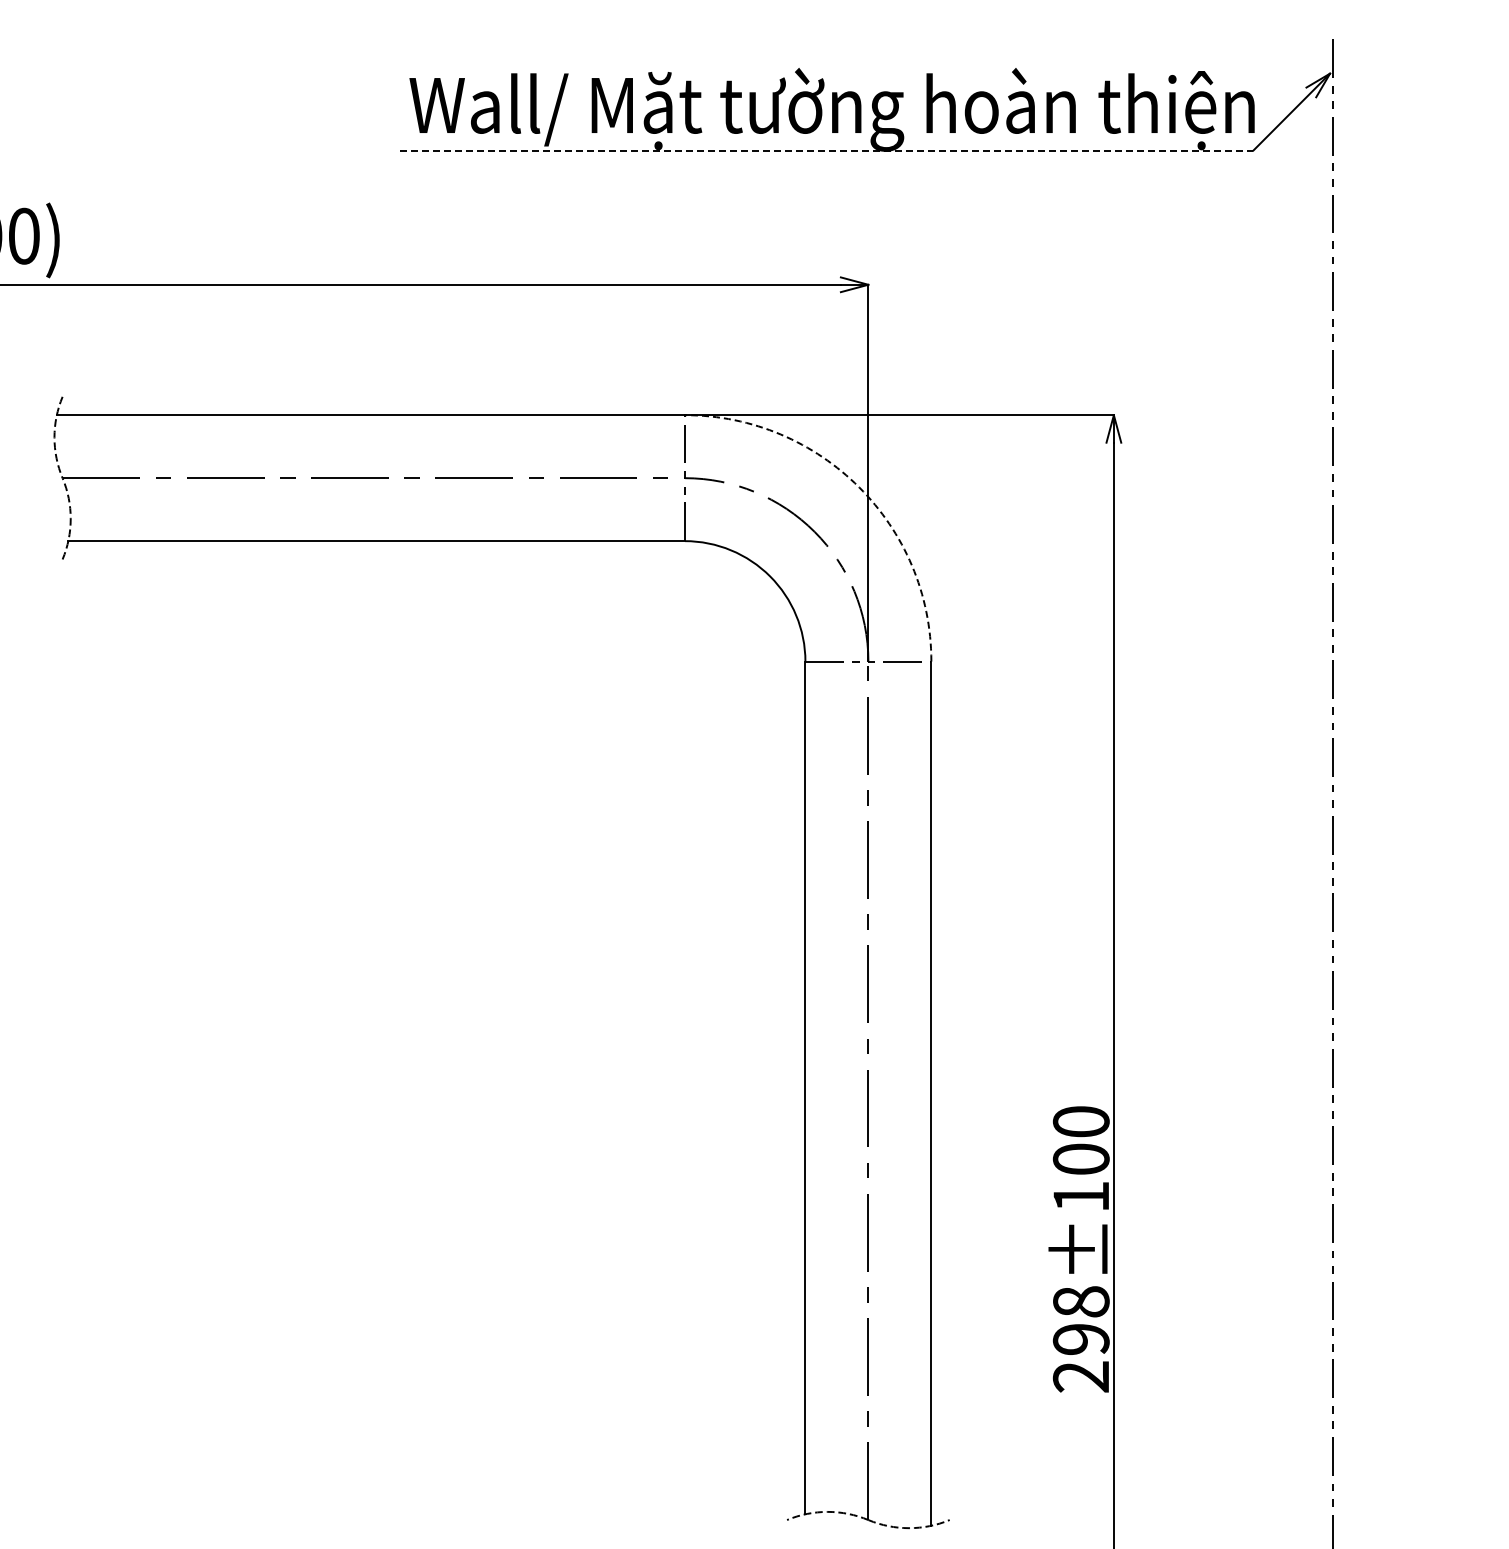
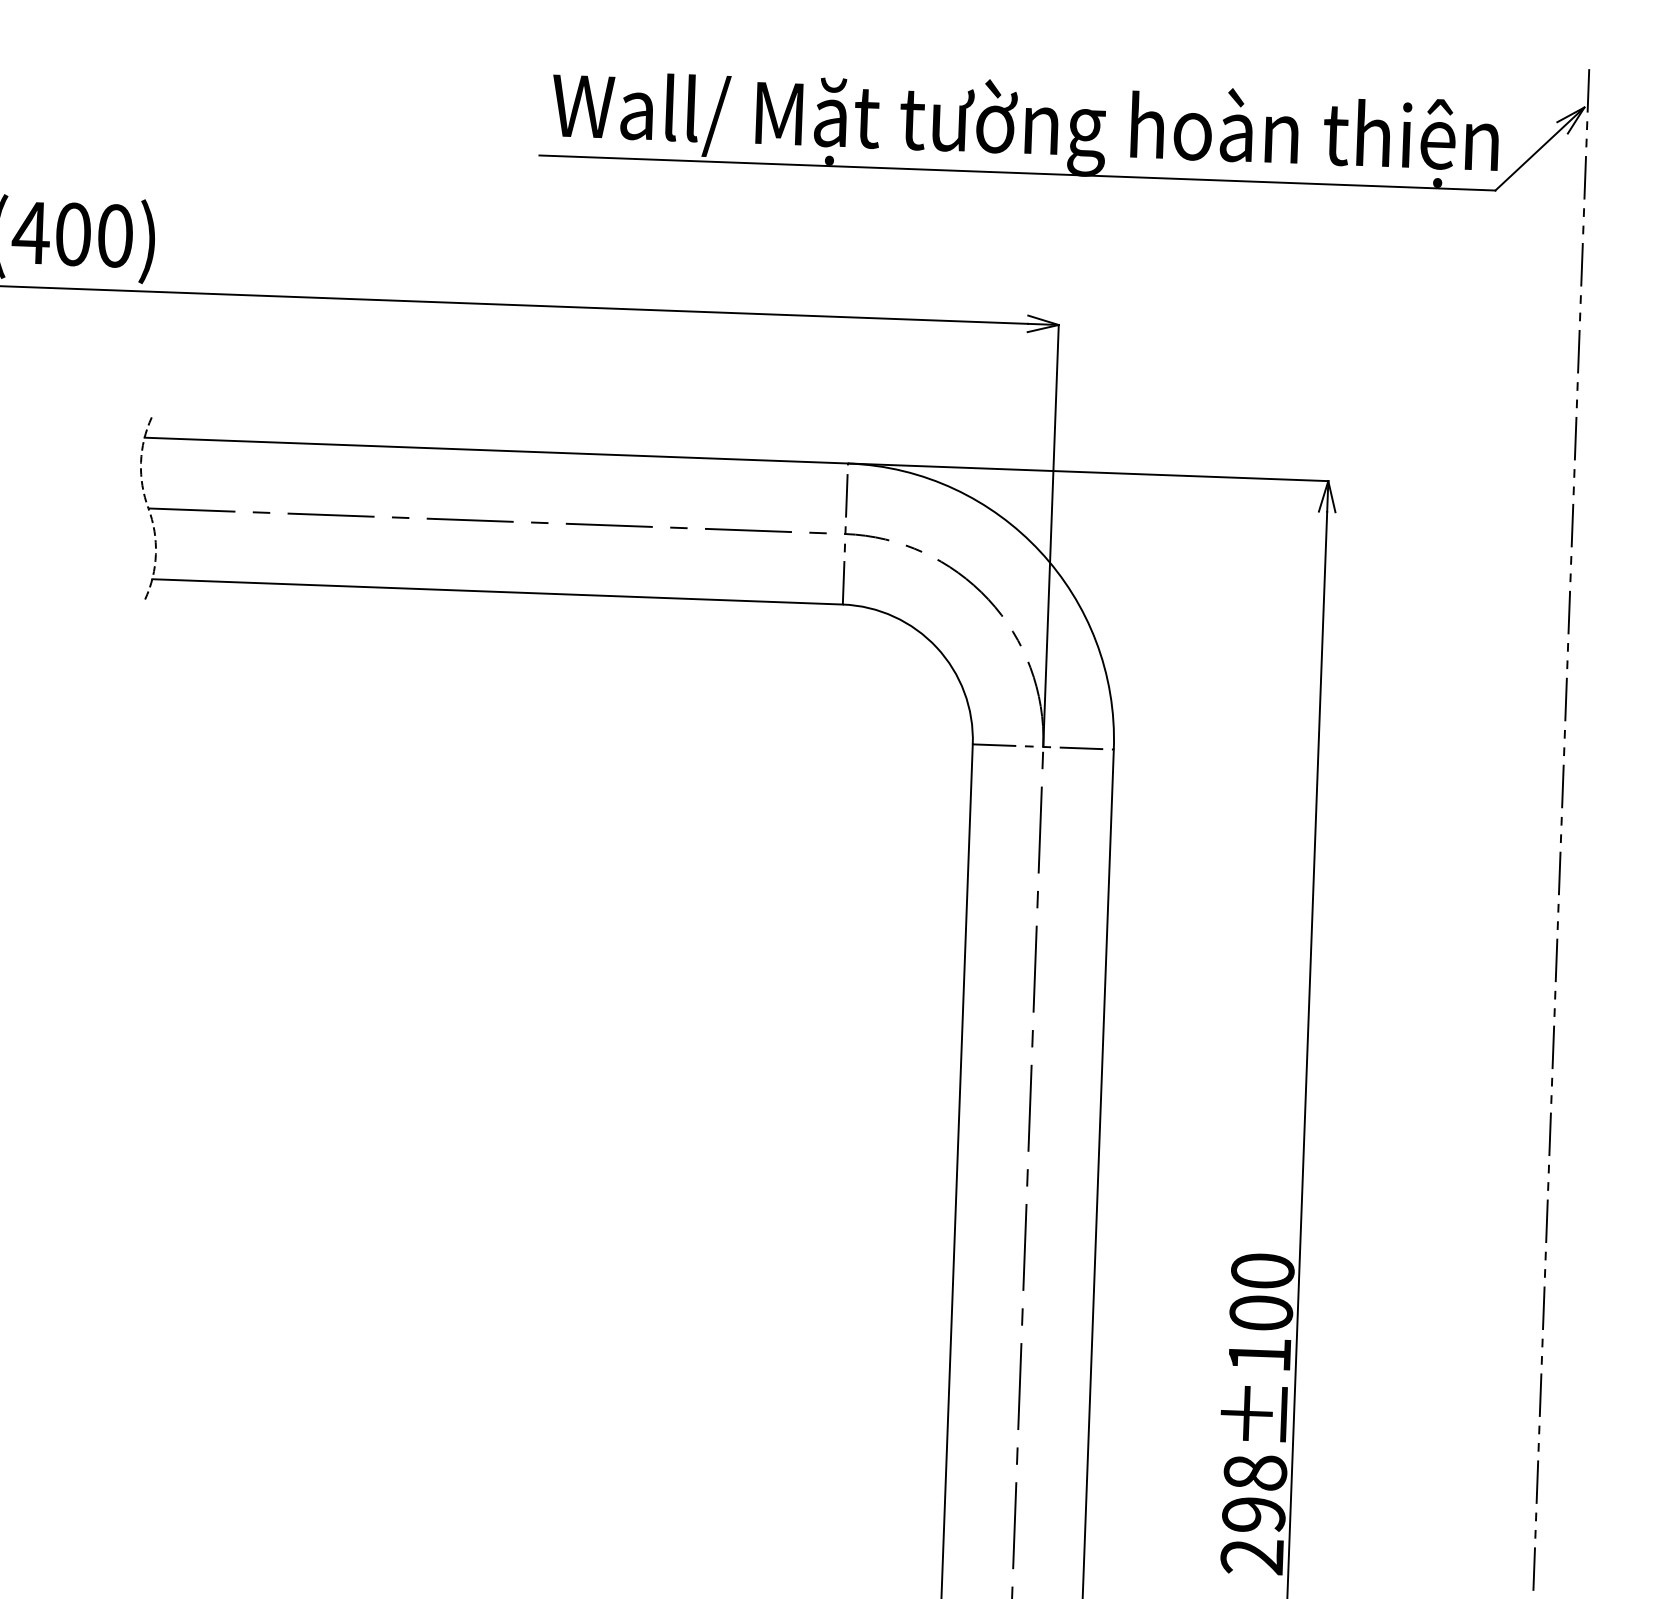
line: (826, 150) -> (1017, 172), dashed -> solid
arc: (859, 487) -> (1040, 551), dashed -> solid

